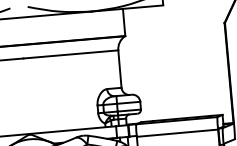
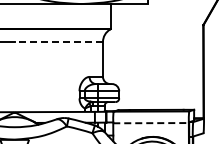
line: (70, 55) -> (58, 42), solid -> dashed
line: (177, 133) -> (151, 123), solid -> dashed

